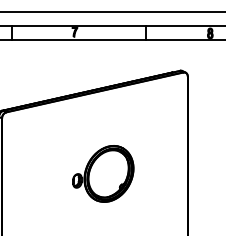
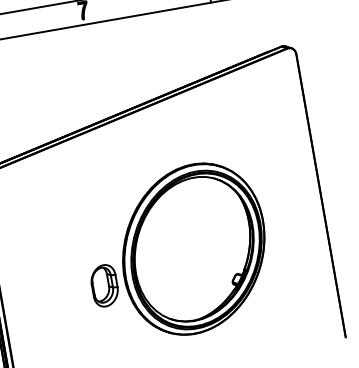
part: (103, 173) -> (177, 251), size x1.67

